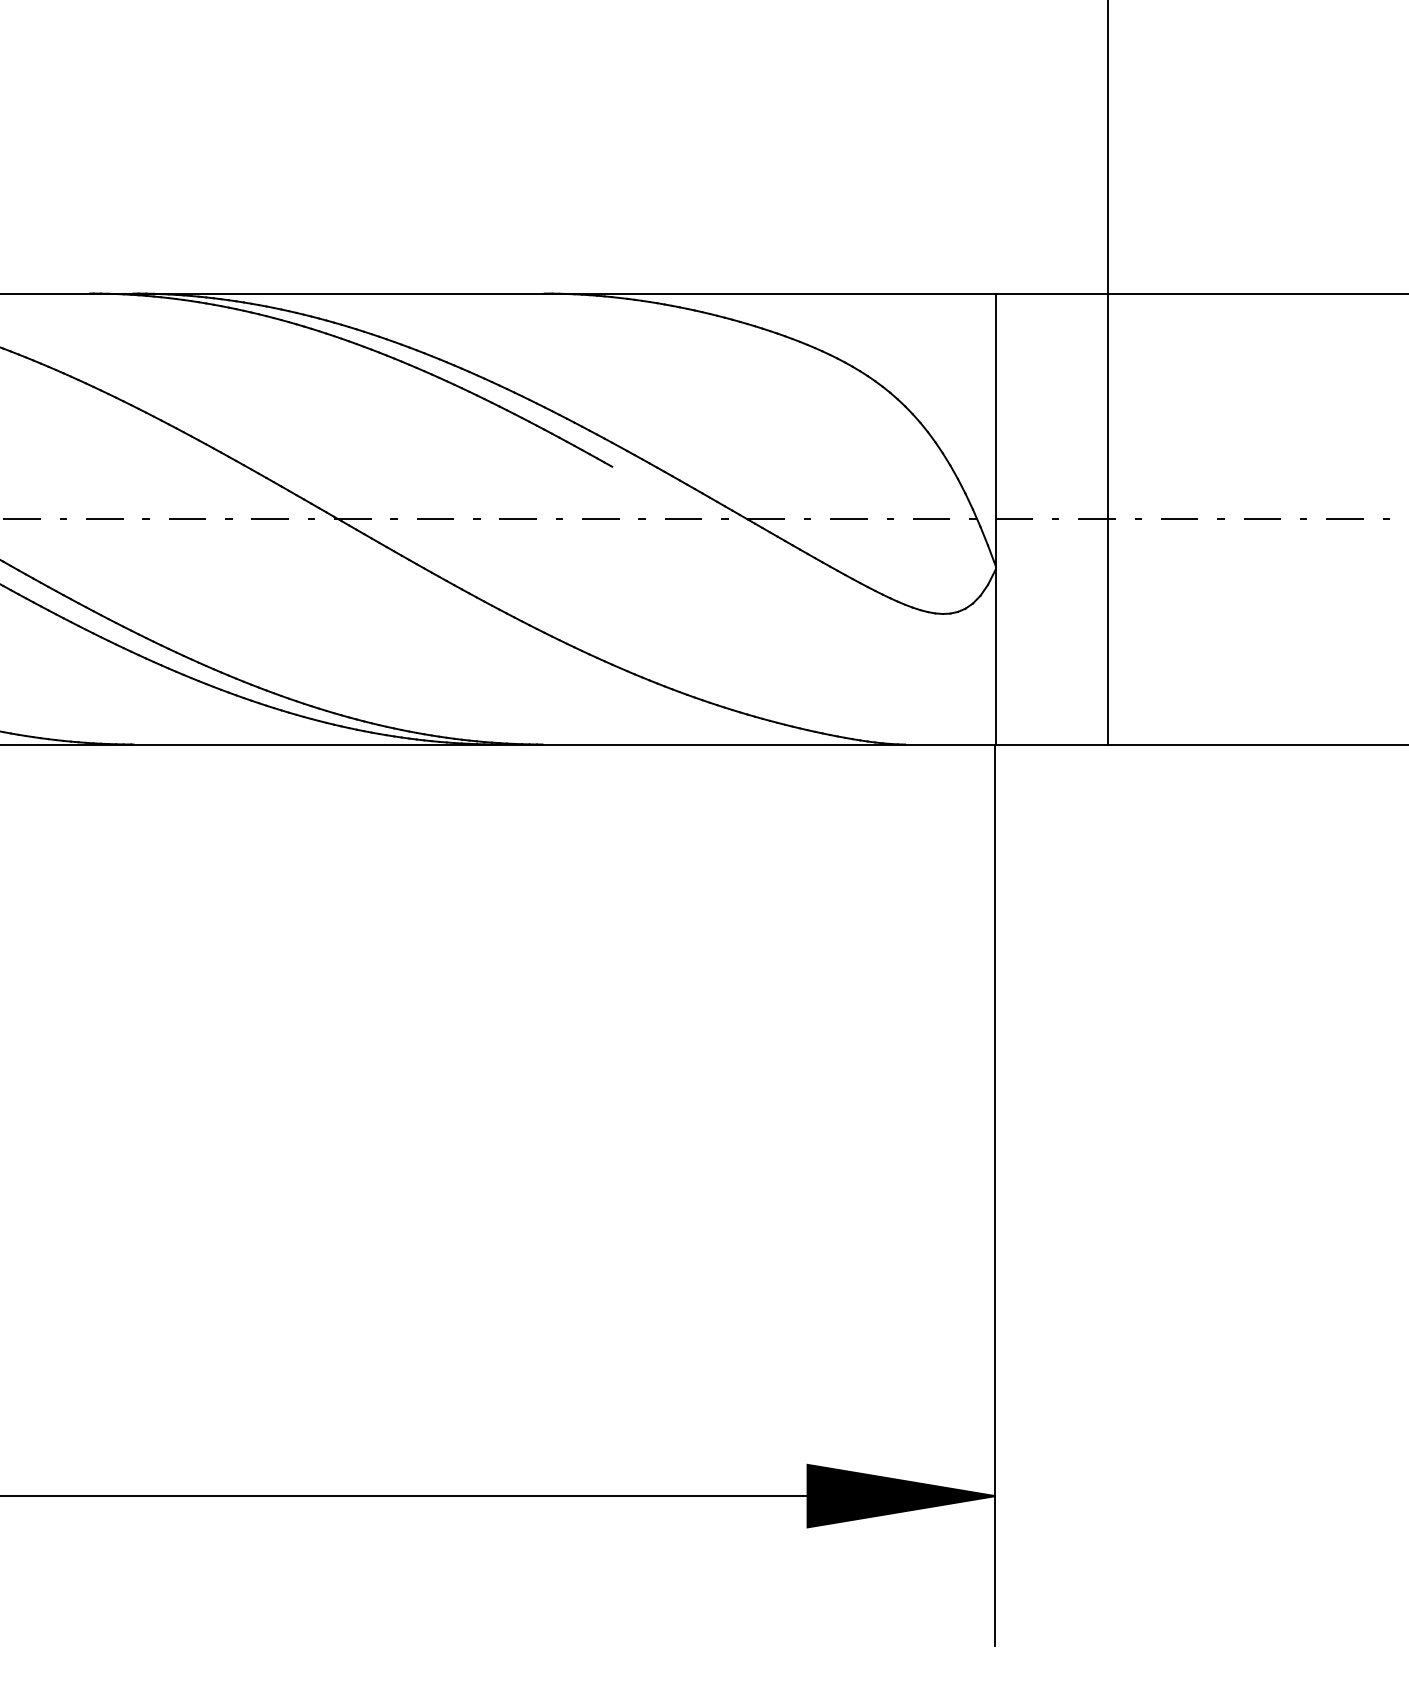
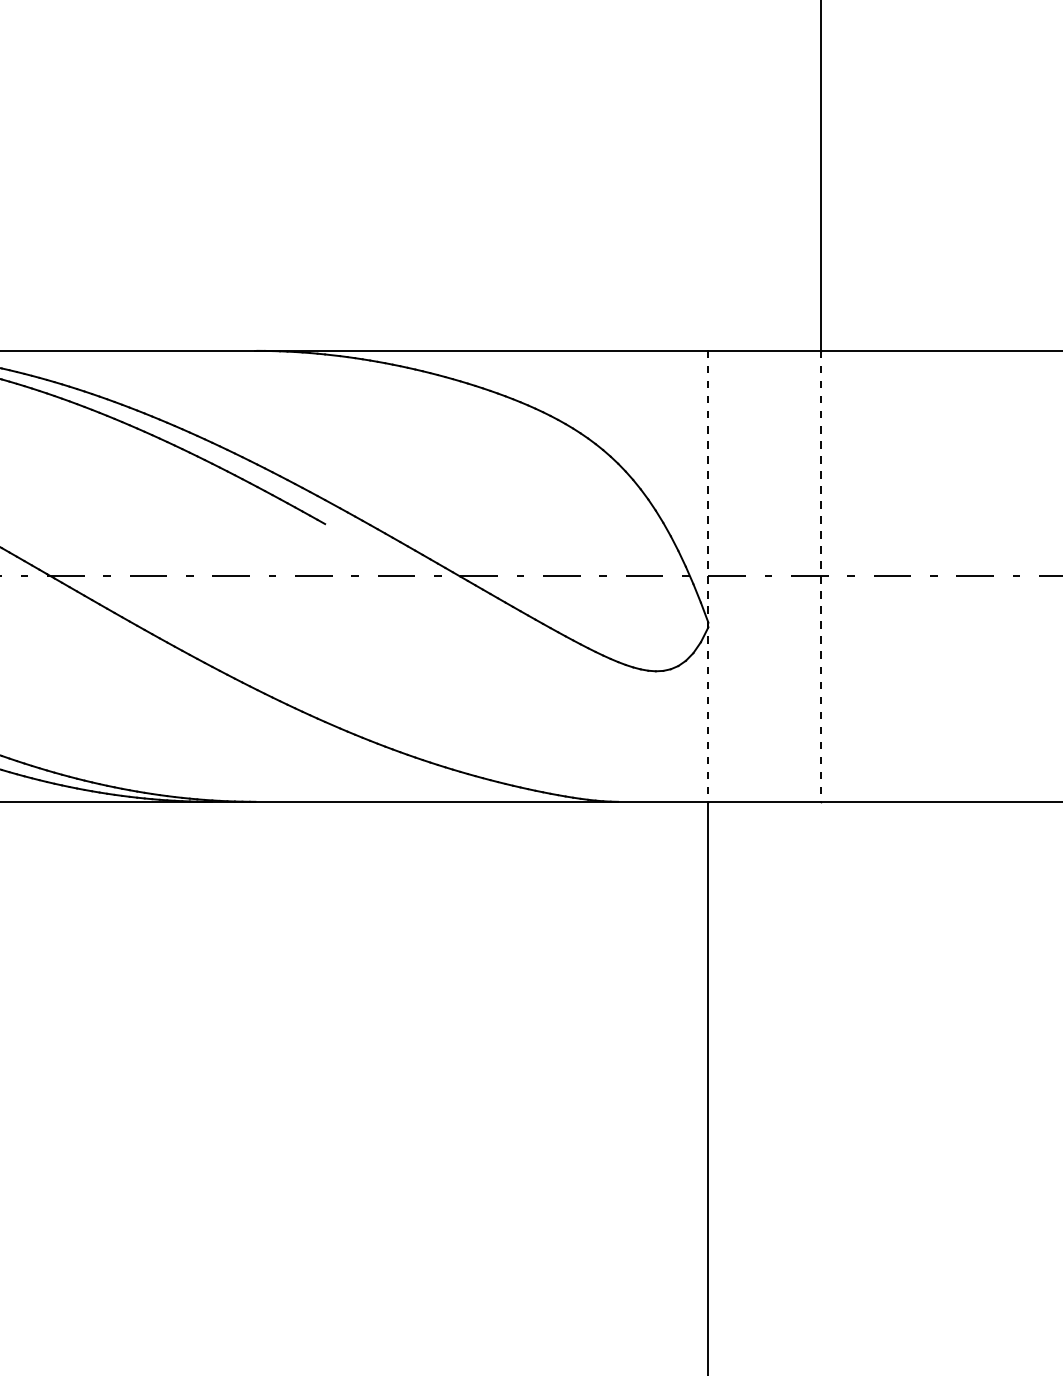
line: (995, 519) -> (708, 576), solid -> dashed
line: (1108, 519) -> (821, 576), solid -> dashed

